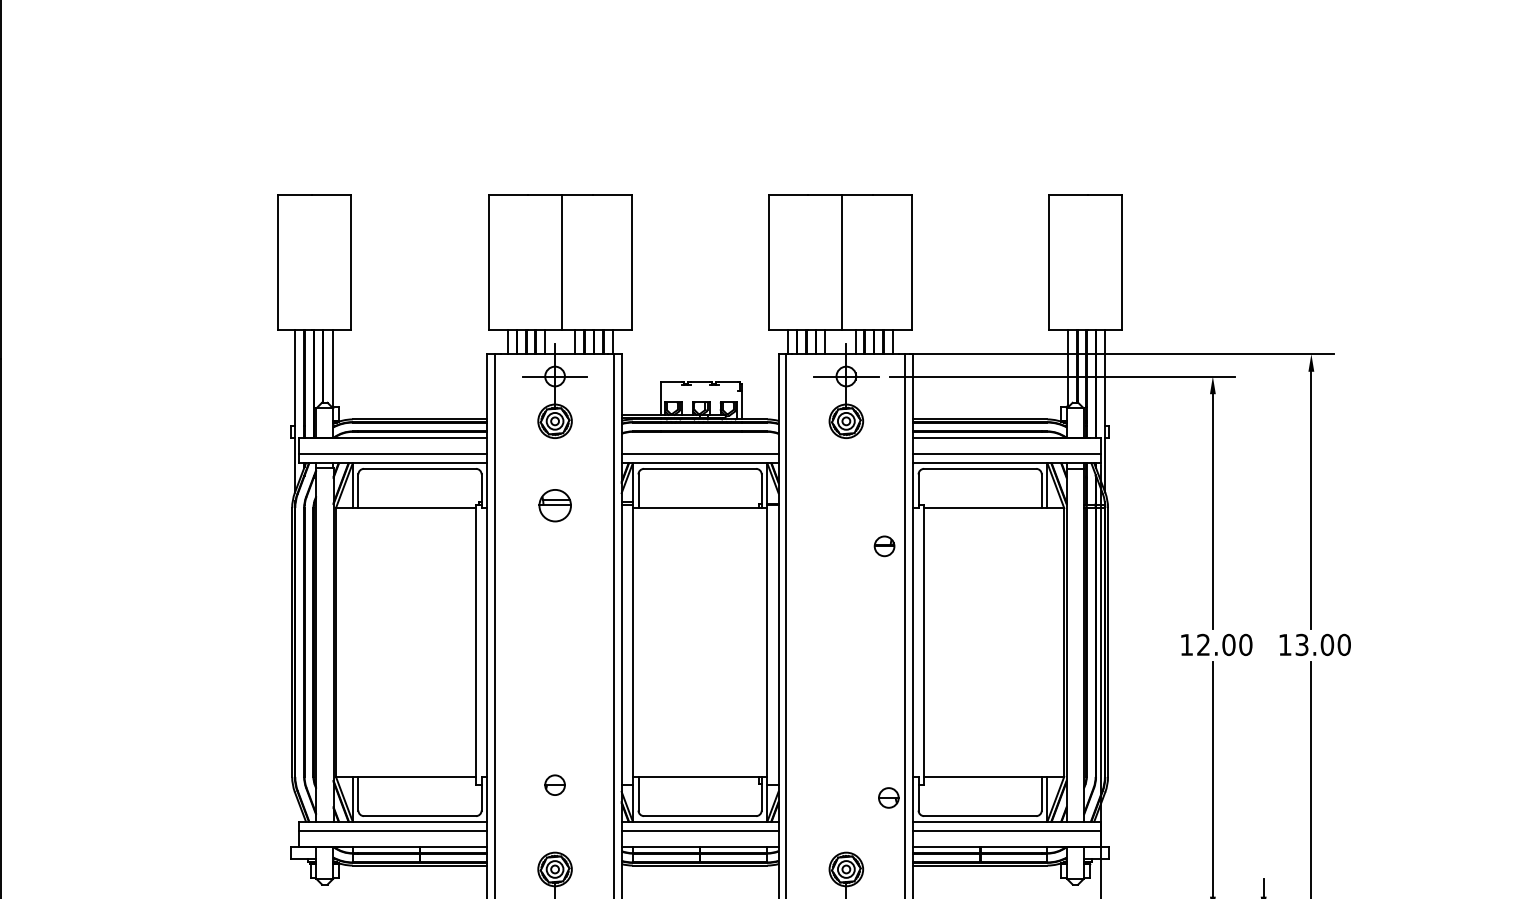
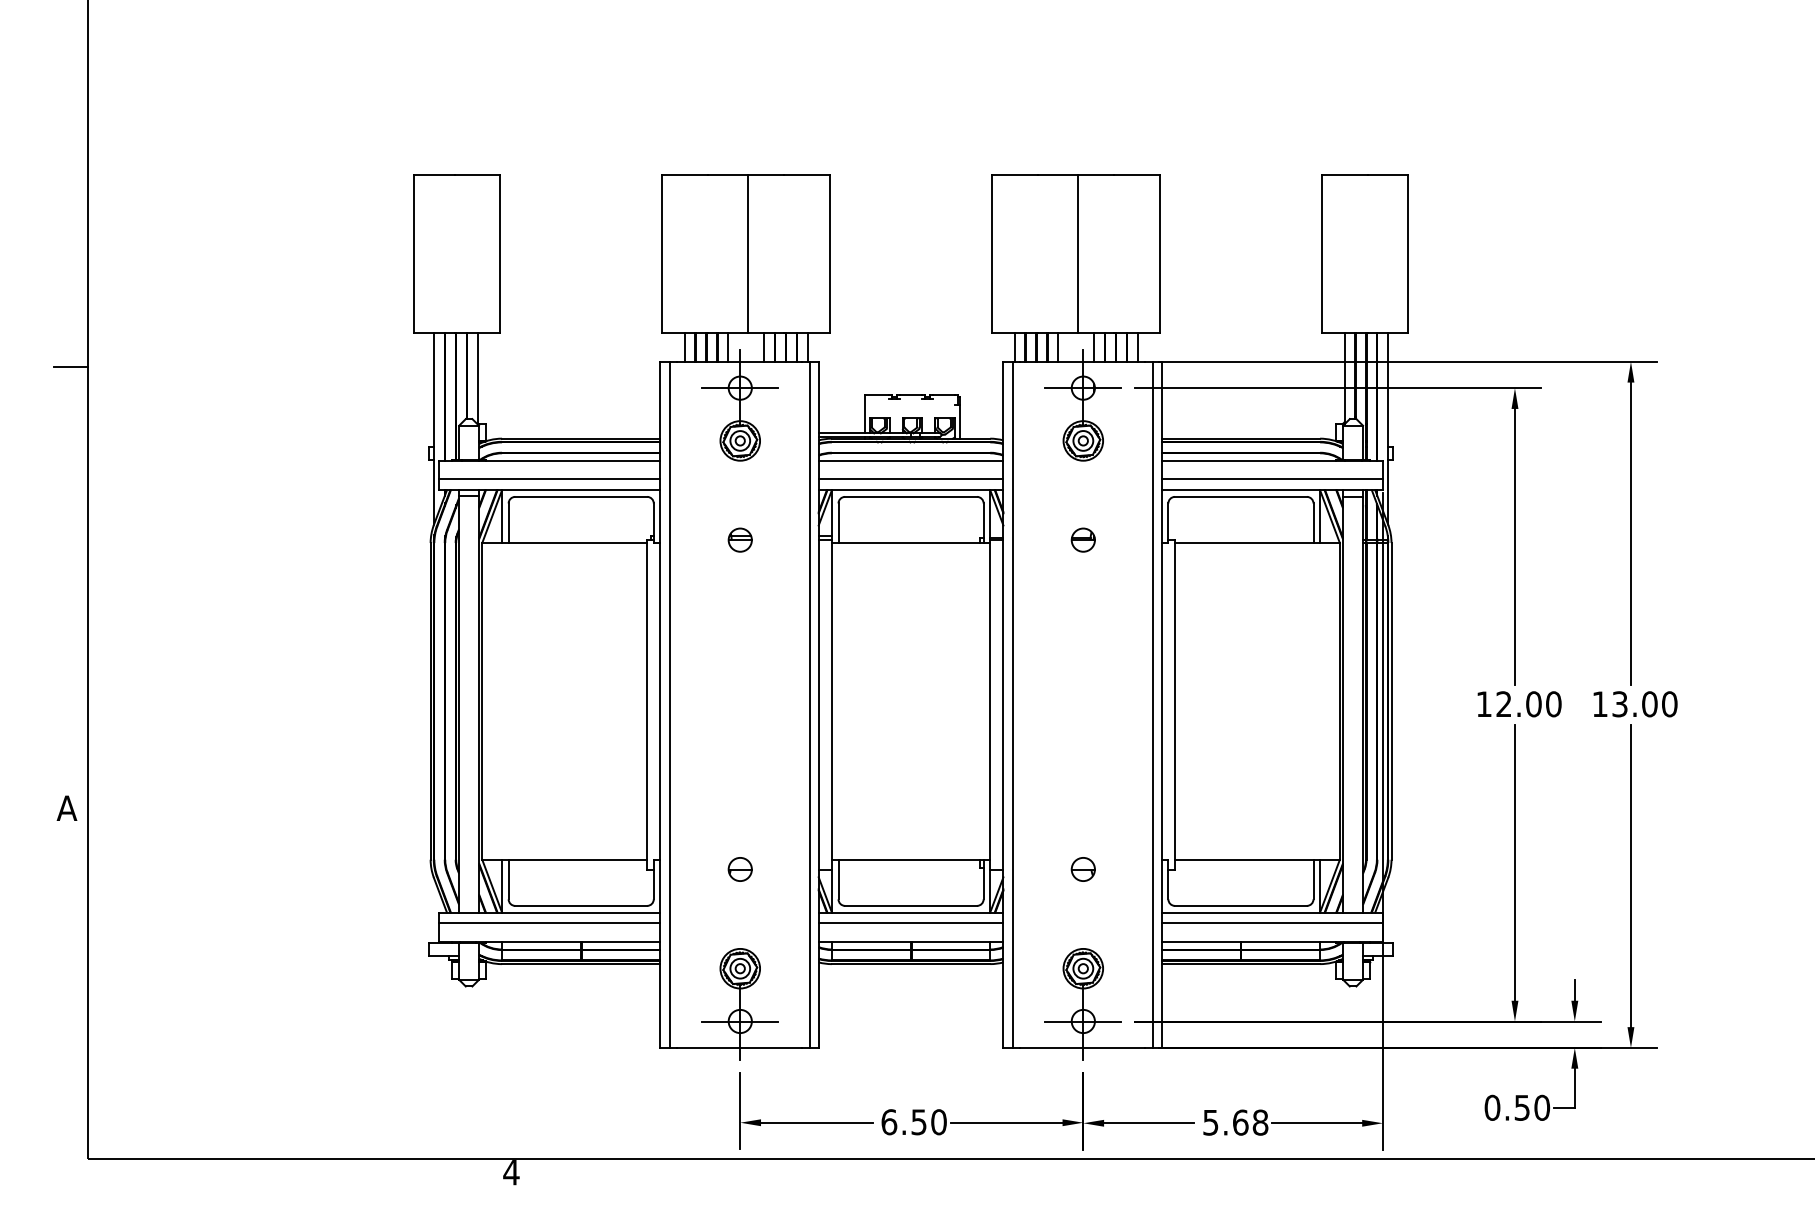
line: (699, 437) -> (910, 460), added
part: (554, 505) -> (739, 539), size x0.62
part: (883, 545) -> (1082, 539), moved
part: (888, 797) -> (1082, 869), moved

